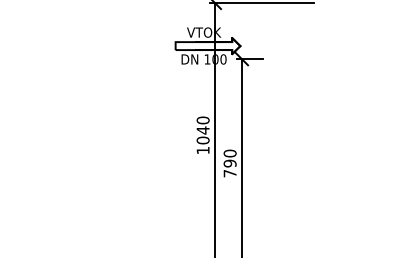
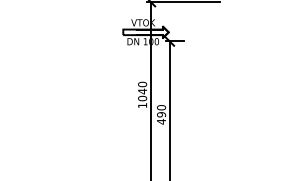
text: (229, 173) -> (161, 121), 790 -> 490

